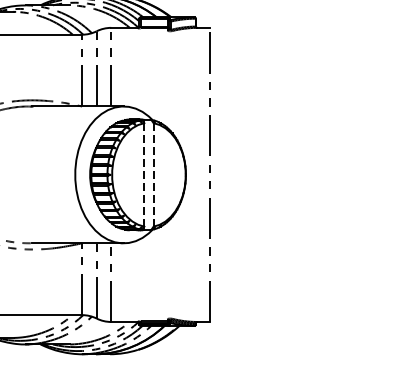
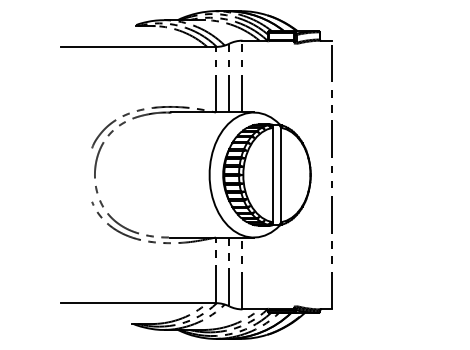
line: (144, 175) -> (272, 175), dashed -> solid
line: (153, 175) -> (281, 175), dashed -> solid

